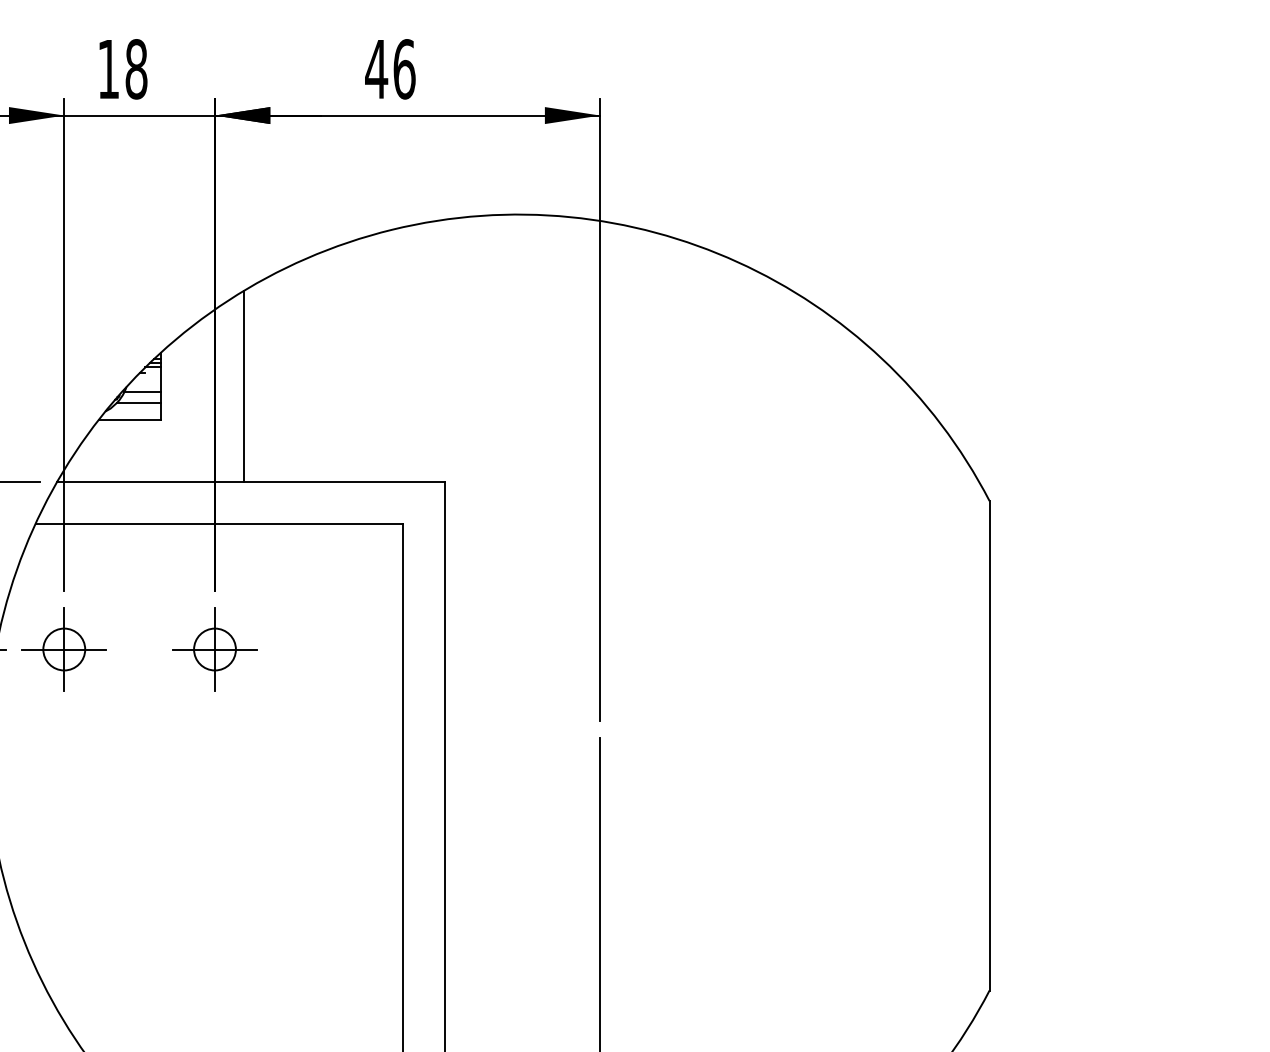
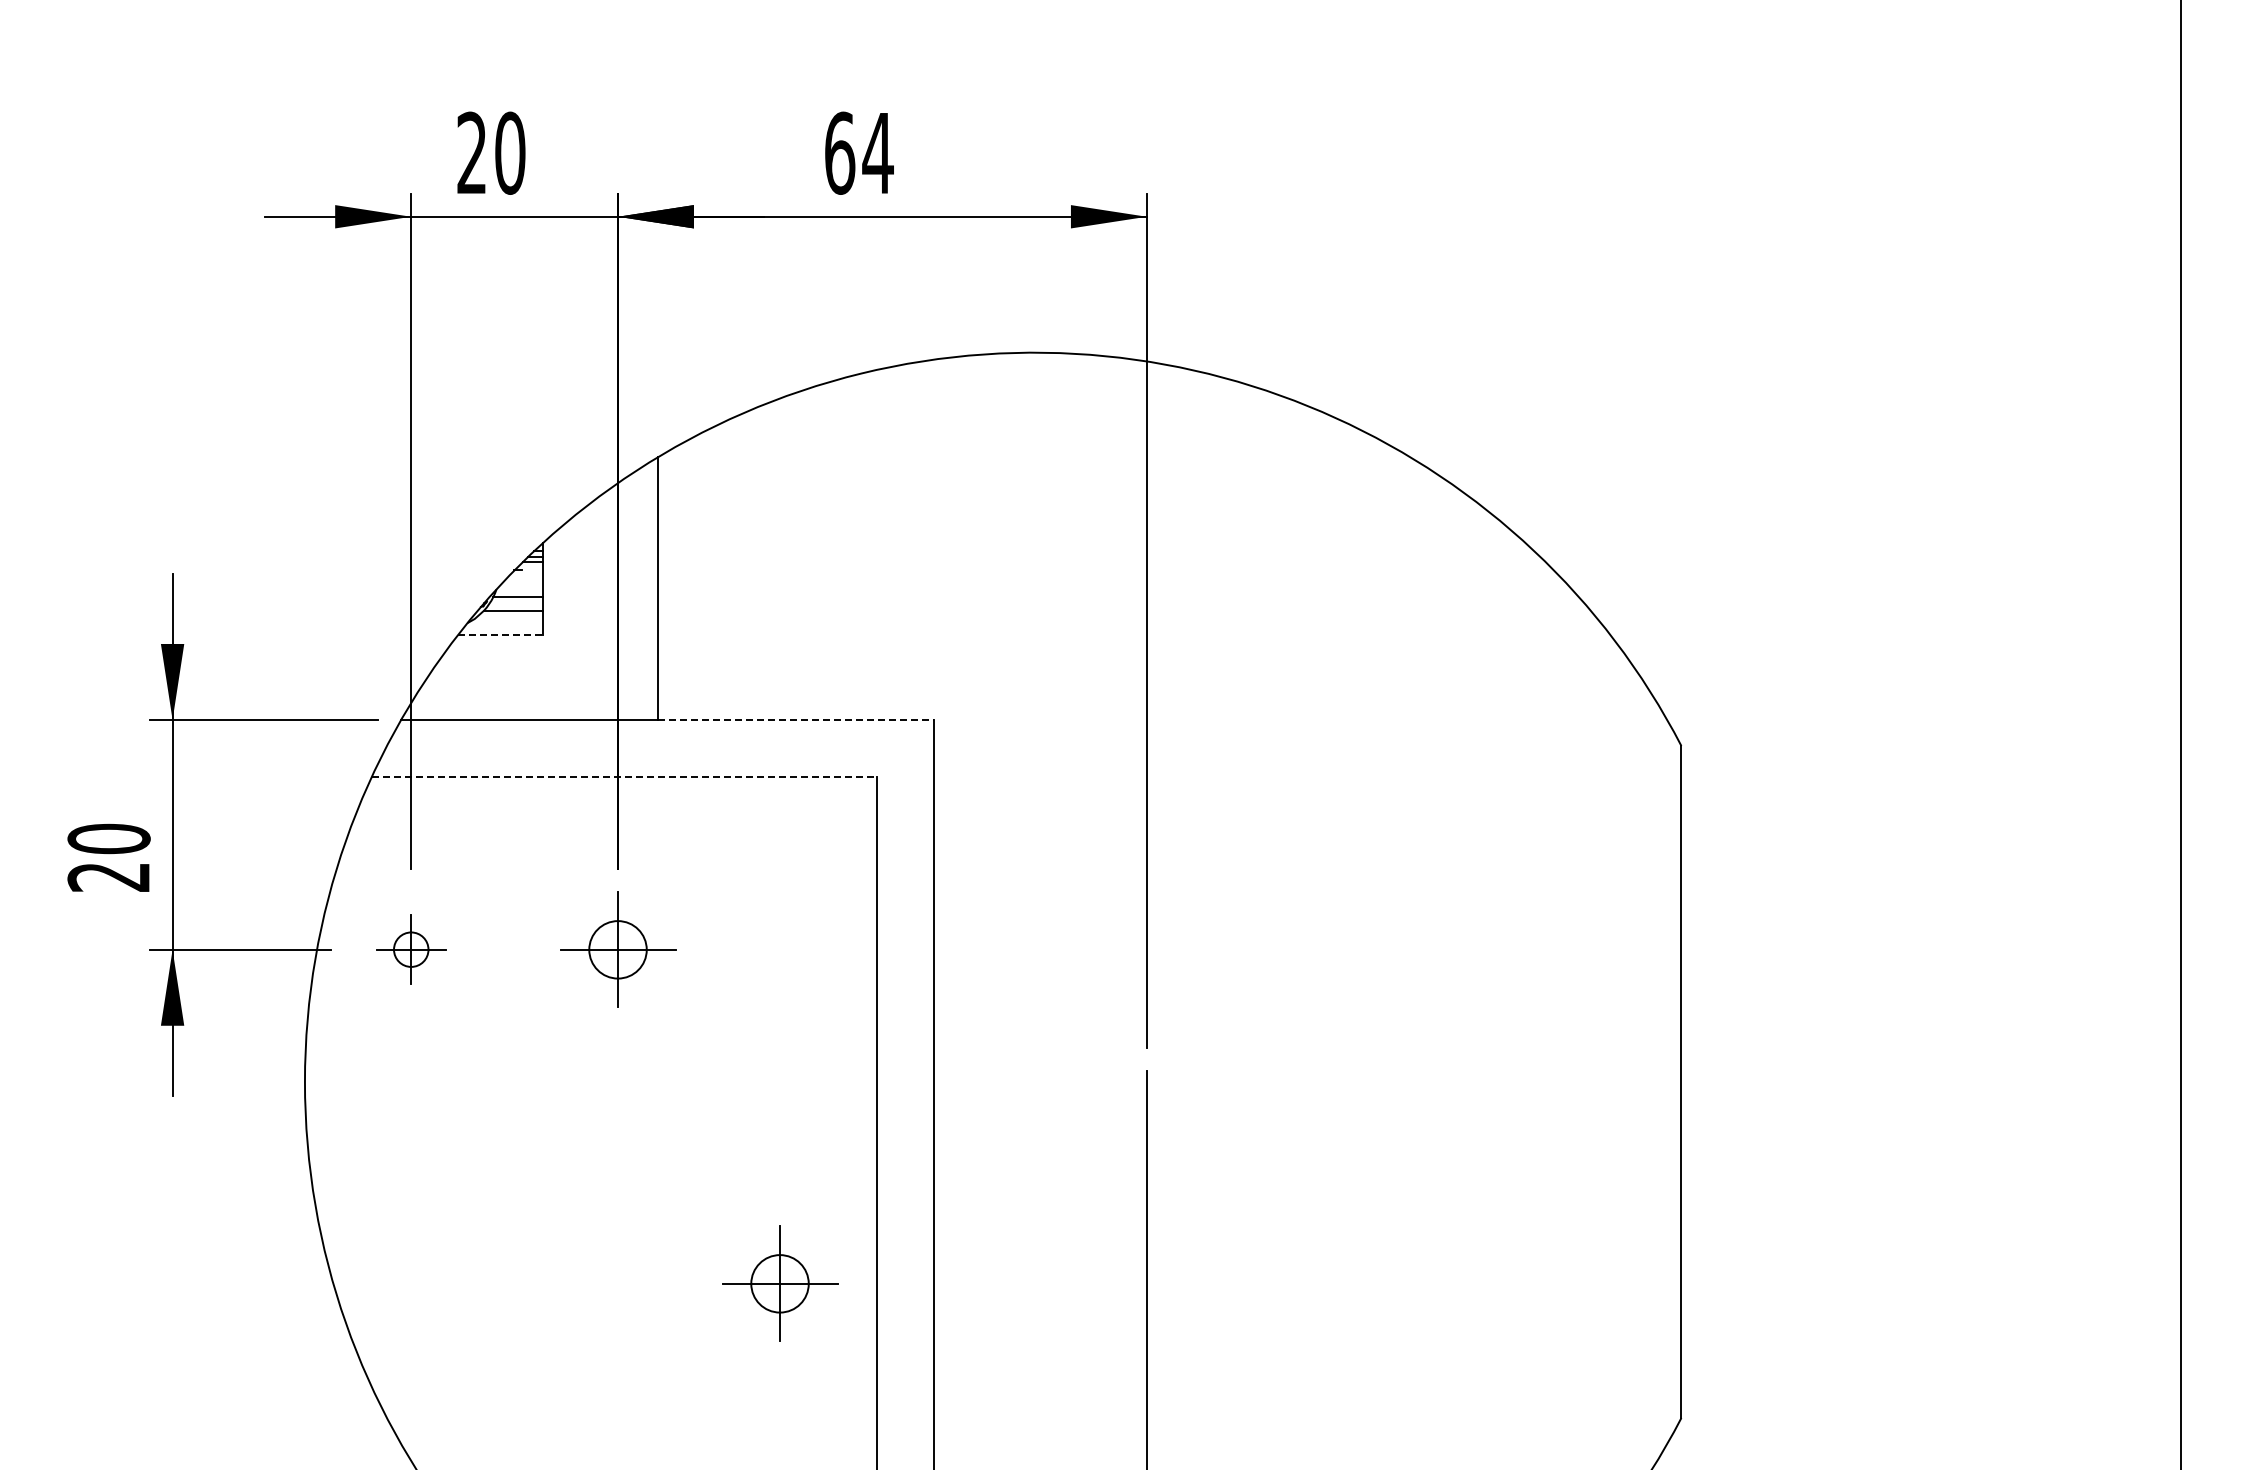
text: (122, 68) -> (491, 152), 18 -> 20
text: (390, 68) -> (858, 152), 46 -> 64
line: (129, 419) -> (500, 634), solid -> dashed
line: (345, 481) -> (796, 719), solid -> dashed
line: (219, 524) -> (624, 777), solid -> dashed
part: (64, 649) -> (411, 949), size x0.6
part: (333, 892) -> (780, 1283), added

